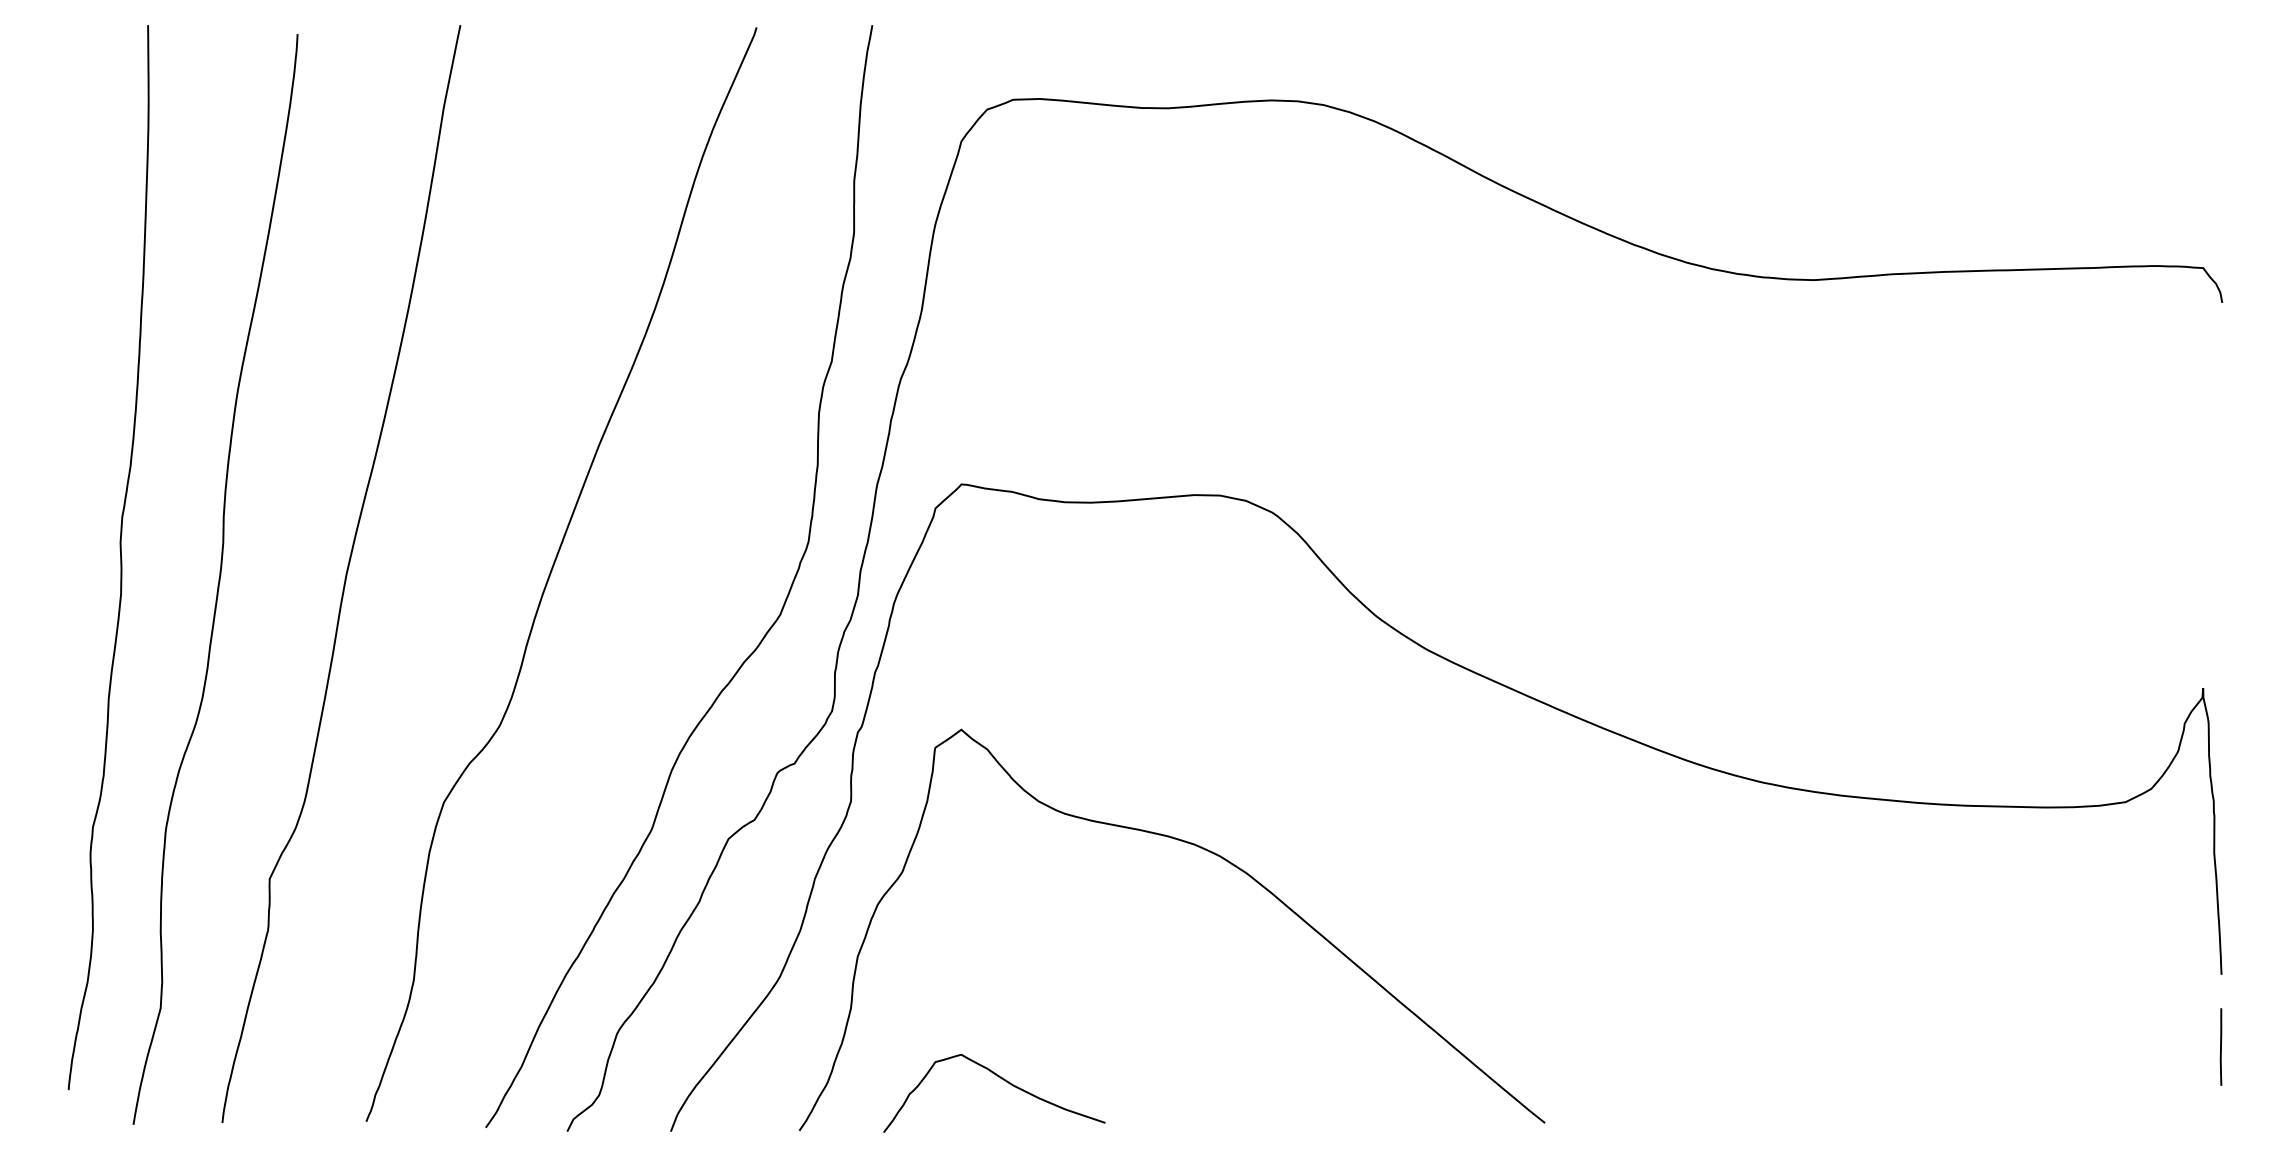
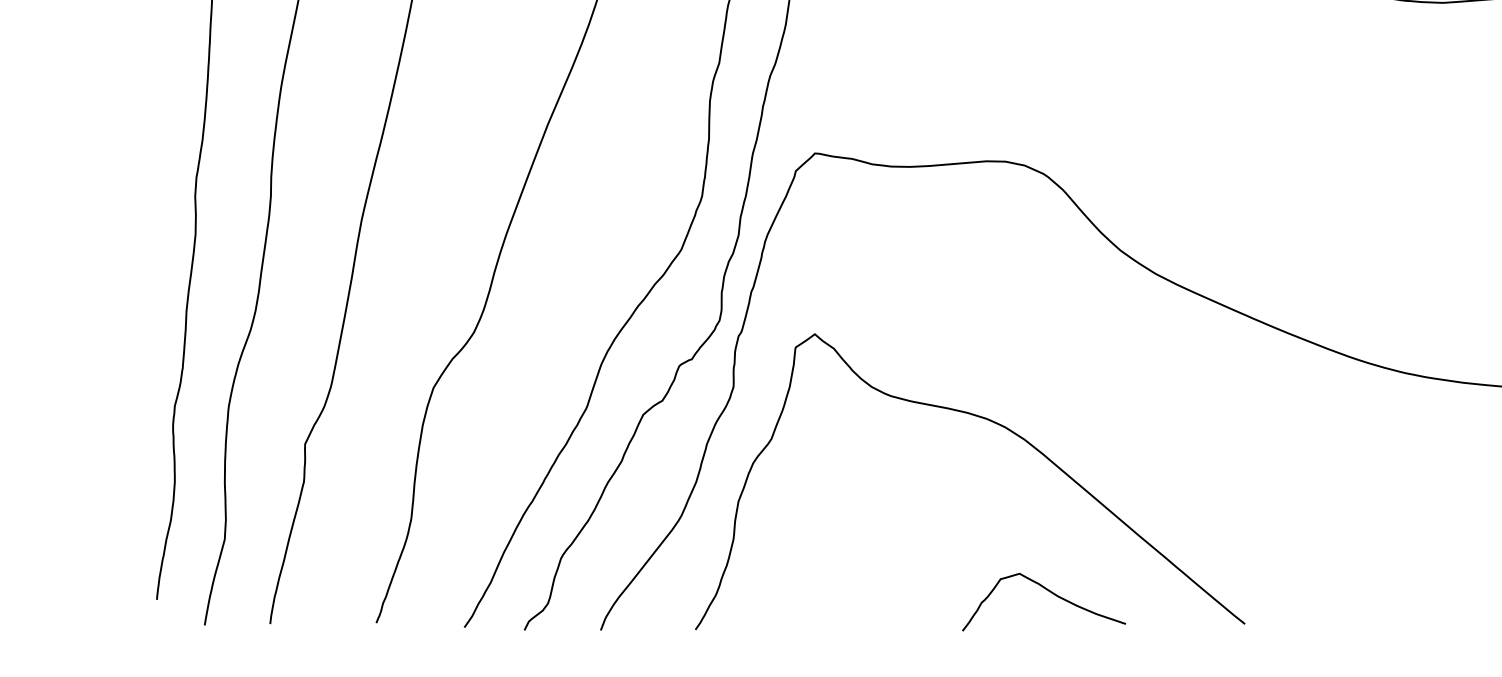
curve: (1001, 1079) -> (1049, 592), moved

